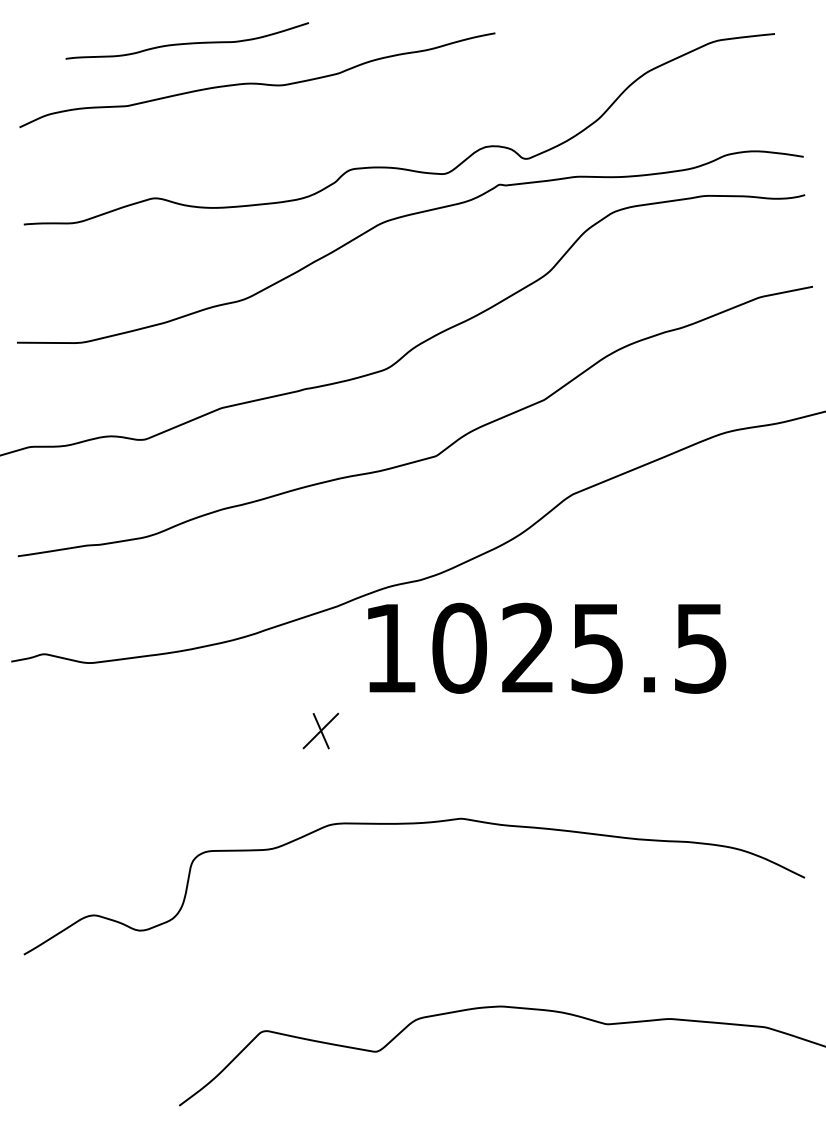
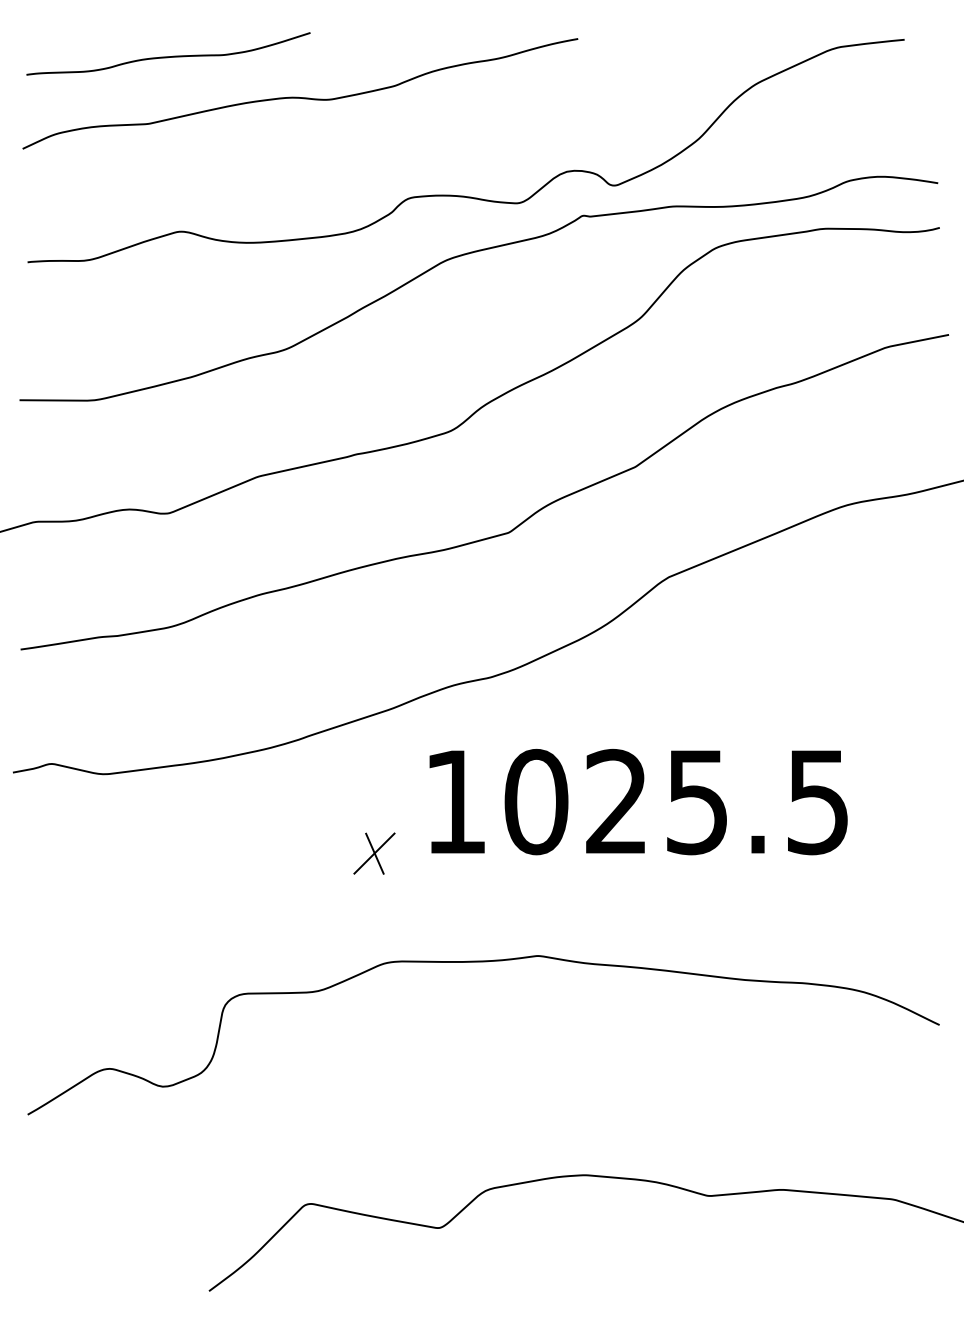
curve: (187, 43) -> (168, 56), moved
text: (547, 648) -> (638, 802), moved

